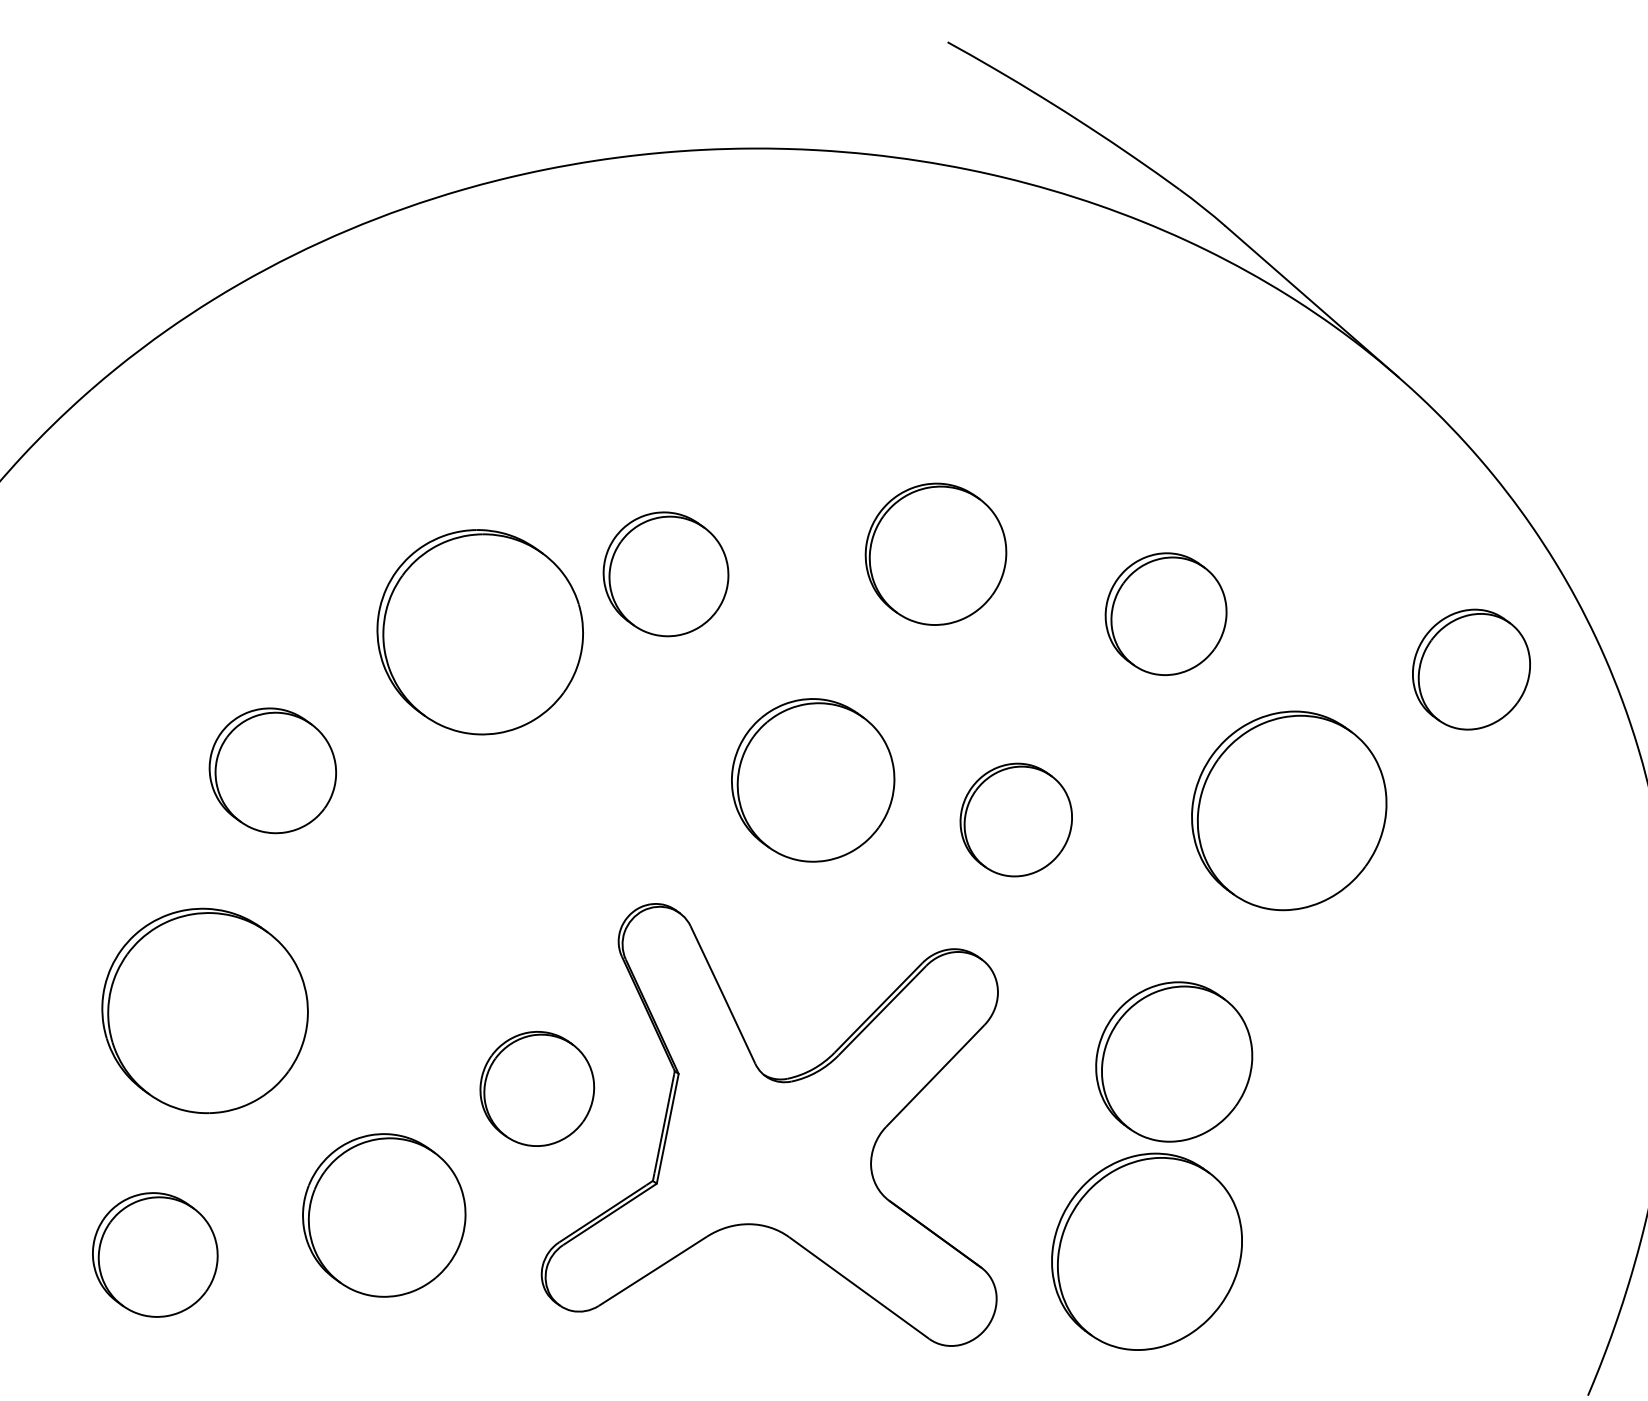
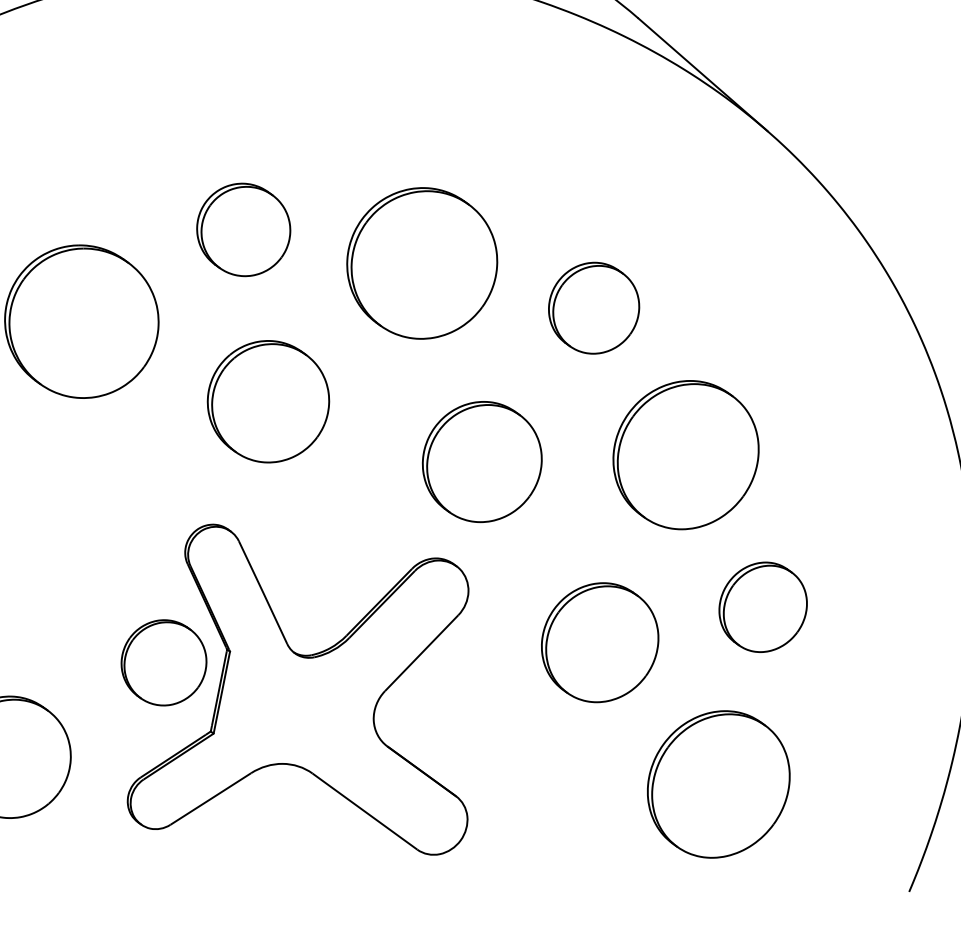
part: (935, 554) -> (421, 263), size x1.43
part: (665, 574) -> (243, 230), moved
part: (1471, 669) -> (763, 607), moved
part: (813, 780) -> (268, 401), moved
part: (1015, 819) -> (481, 461), size x1.43
part: (537, 1088) -> (164, 662), moved
part: (1146, 1251) -> (718, 784), moved

